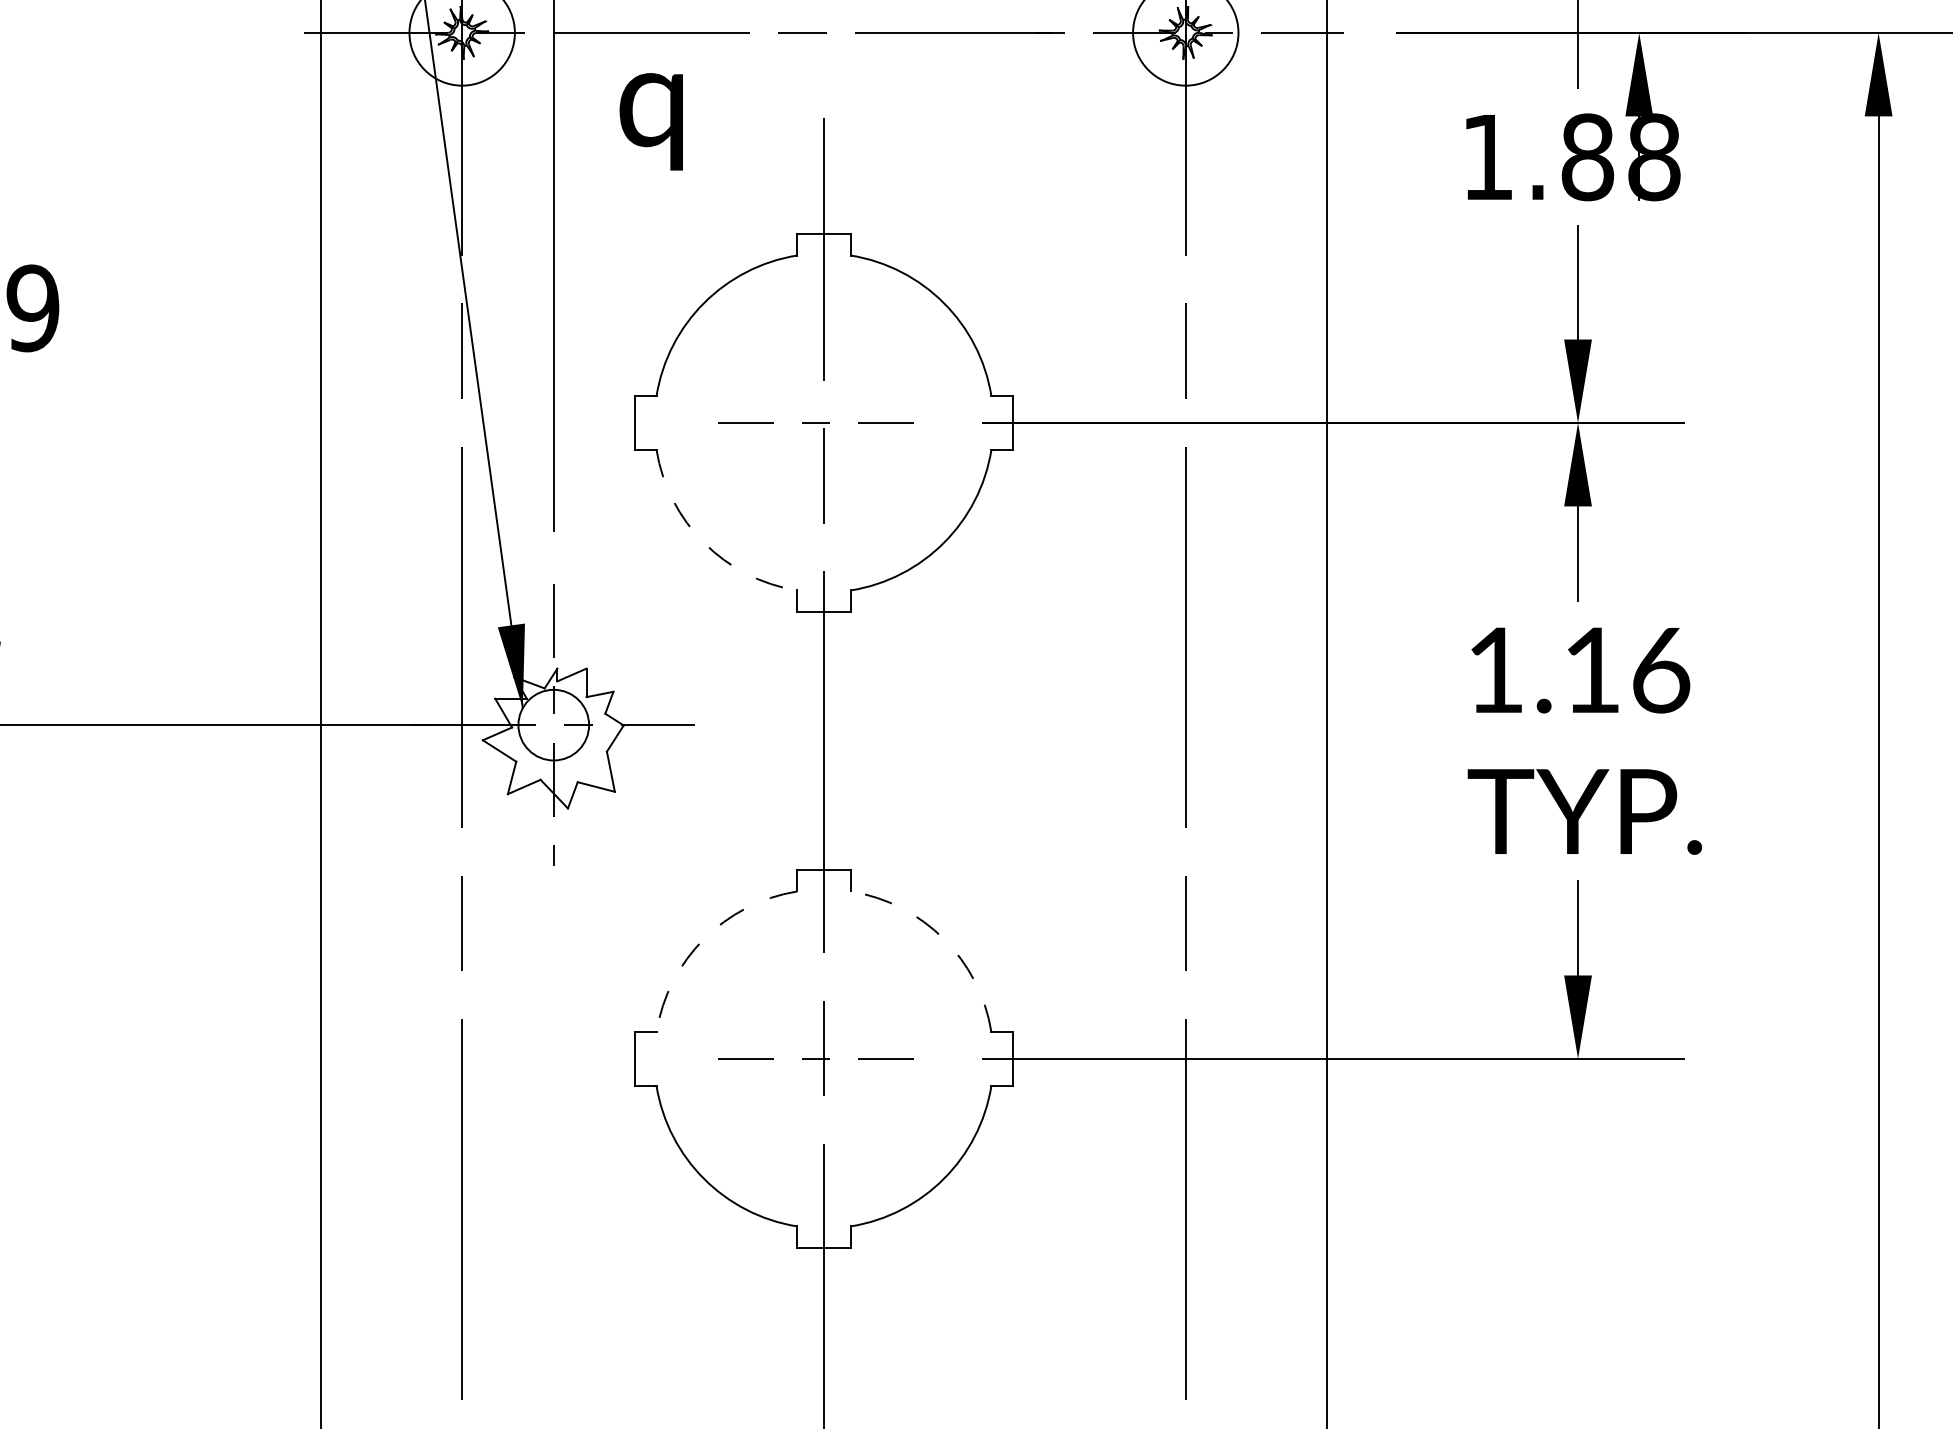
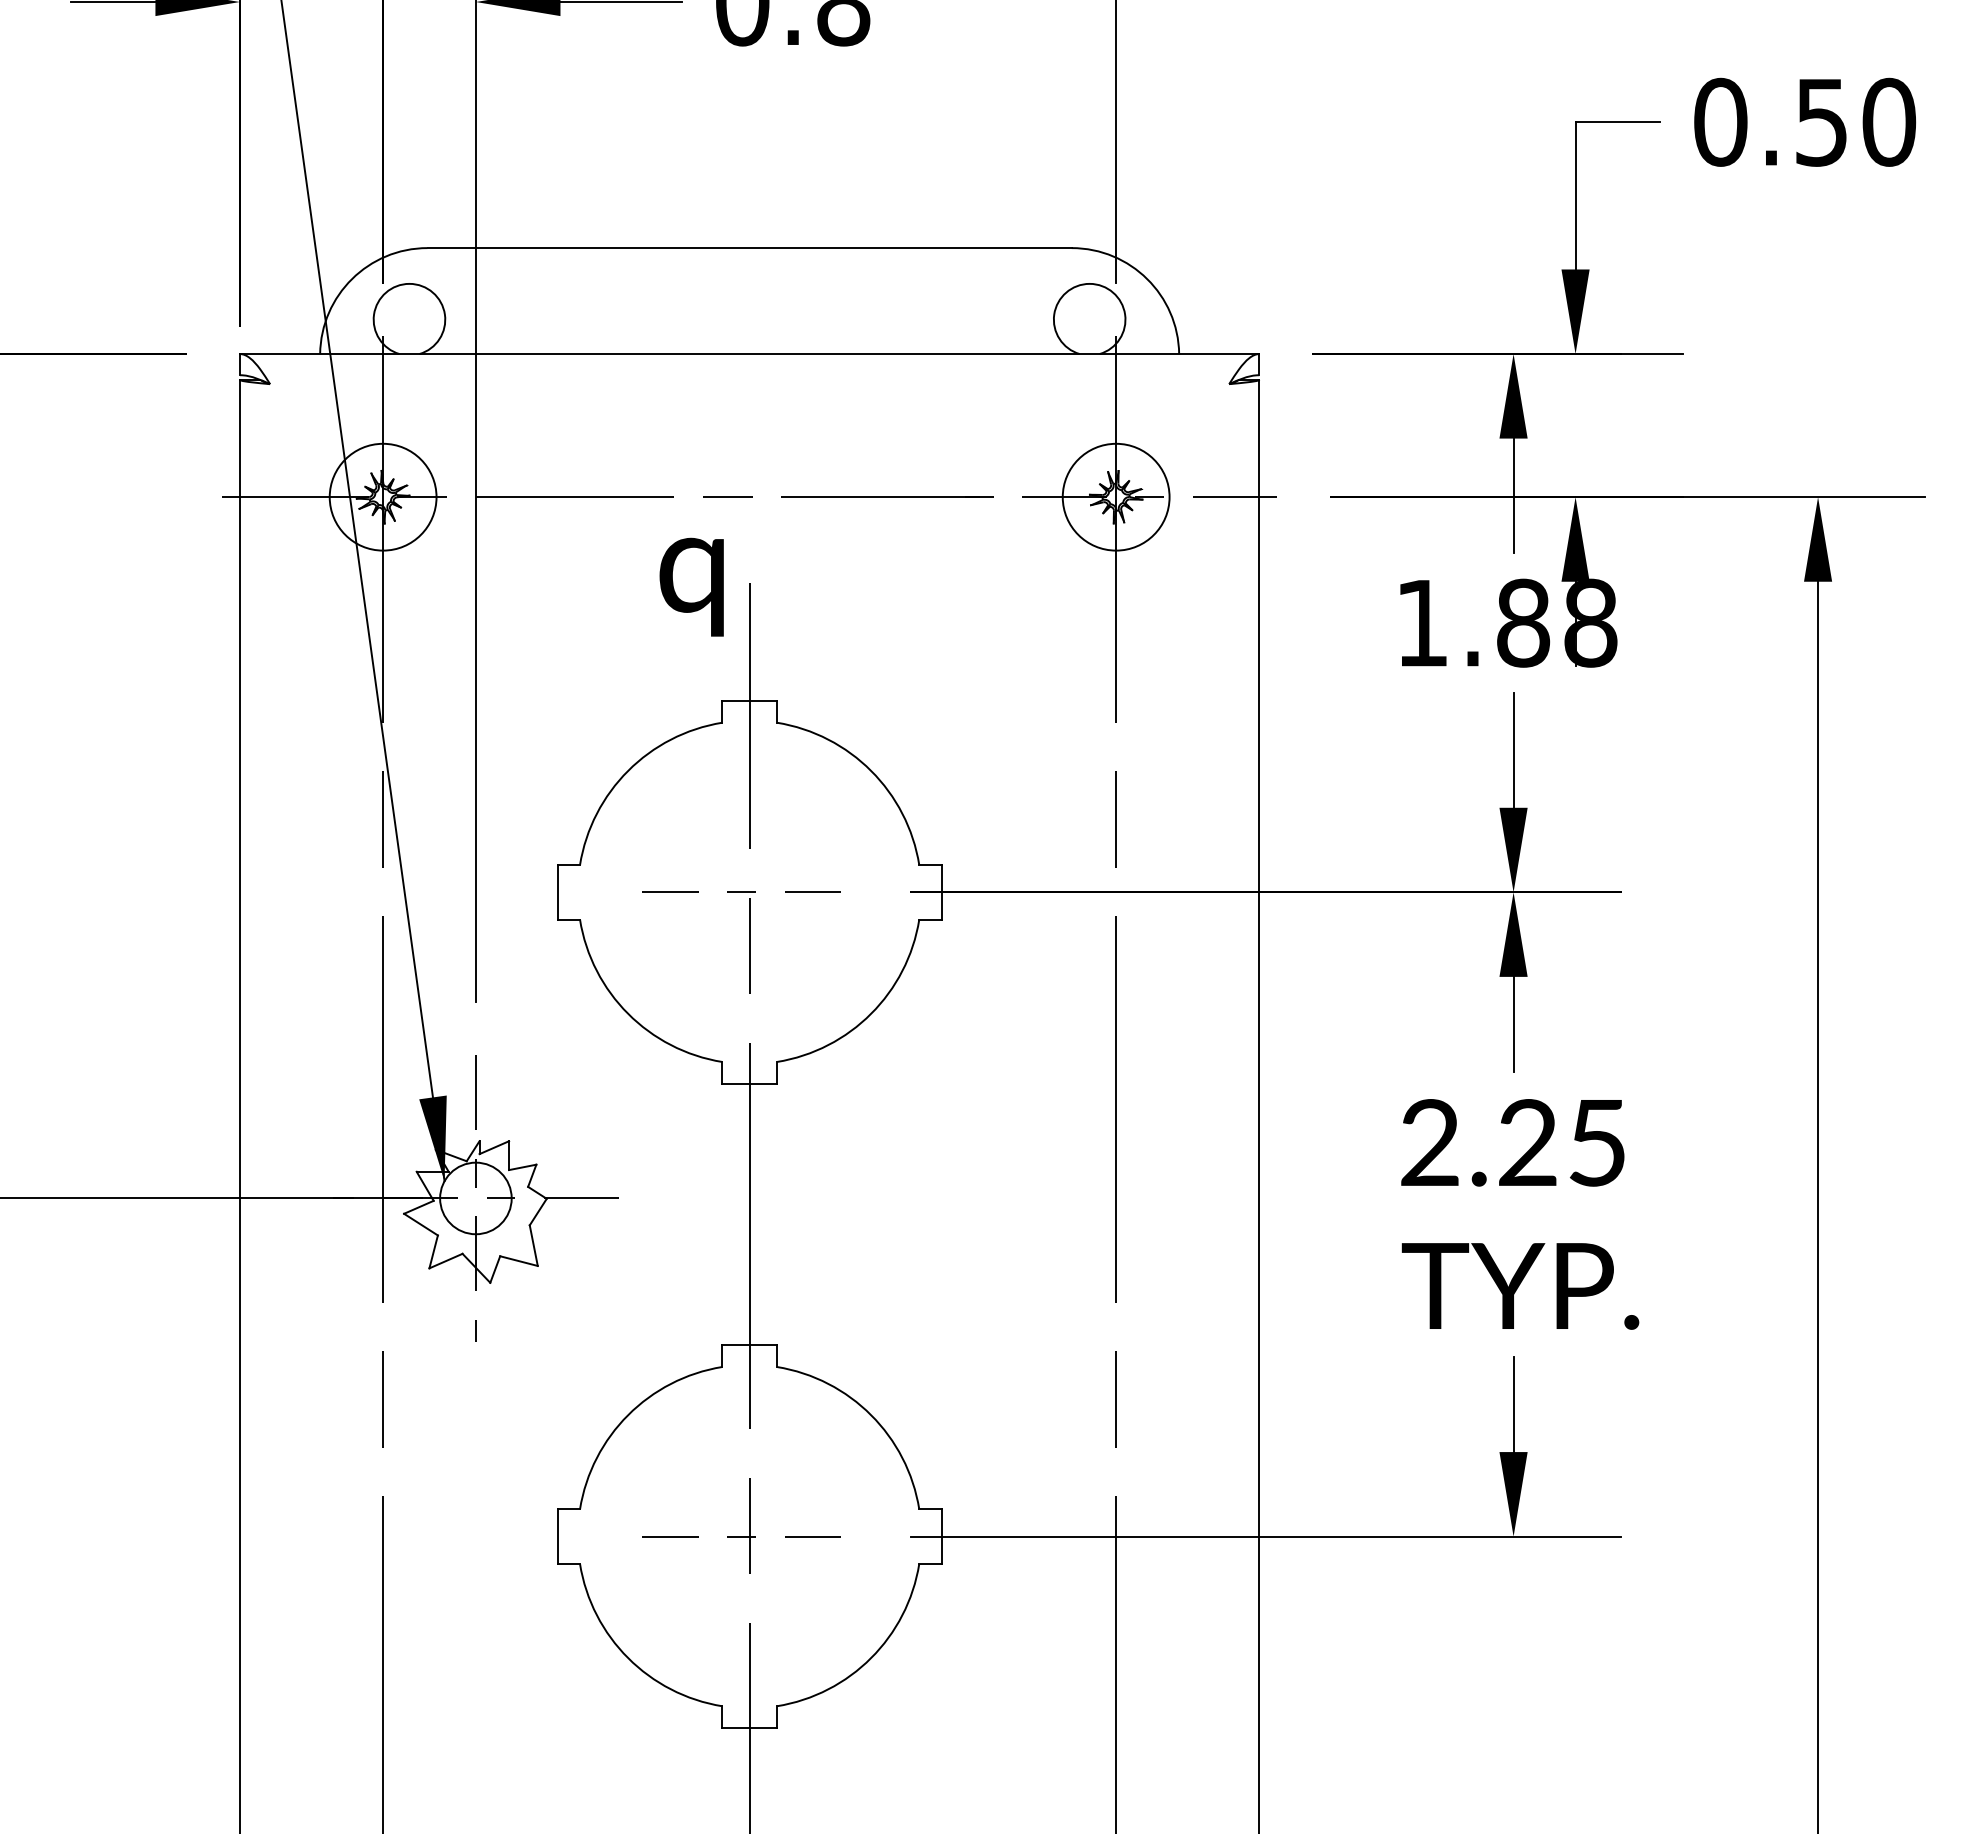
text: (651, 121) -> (691, 586), moved
arc: (704, 542) -> (628, 1013), dashed -> solid
text: (1578, 669) -> (1514, 1142), 1.16 -> 2.25
arc: (704, 939) -> (628, 1415), dashed -> solid
arc: (944, 939) -> (871, 1415), dashed -> solid

